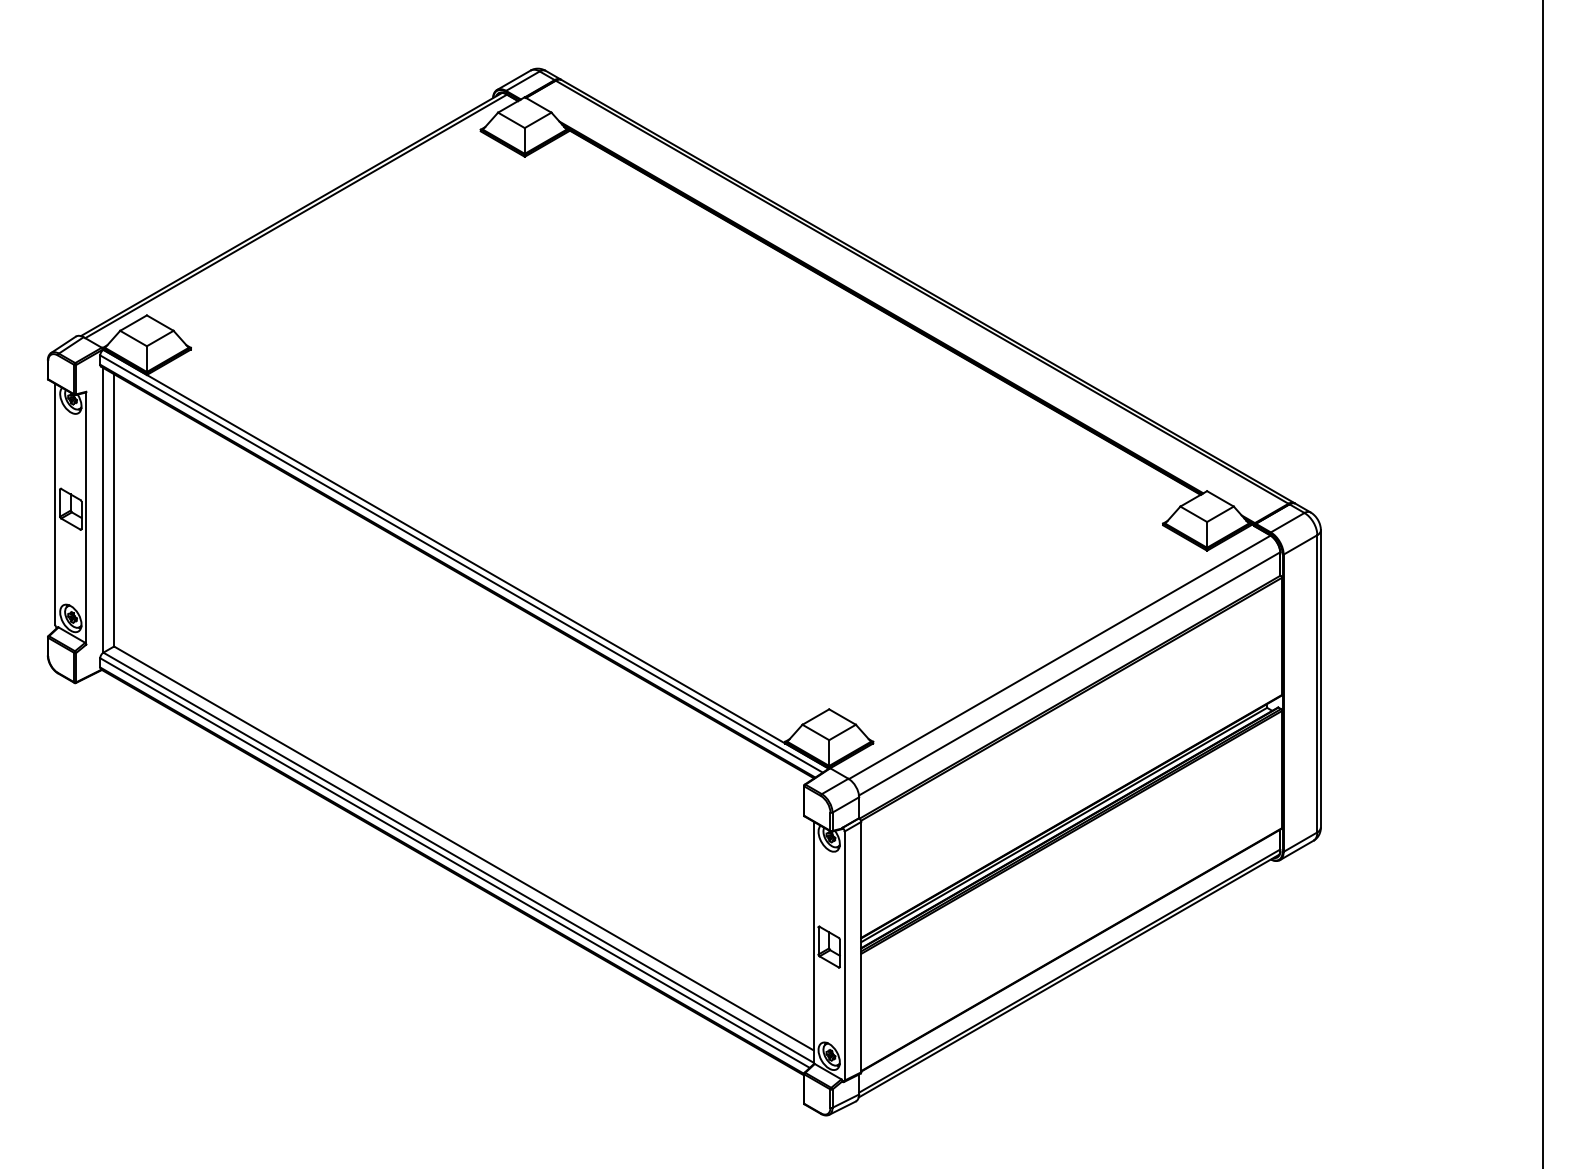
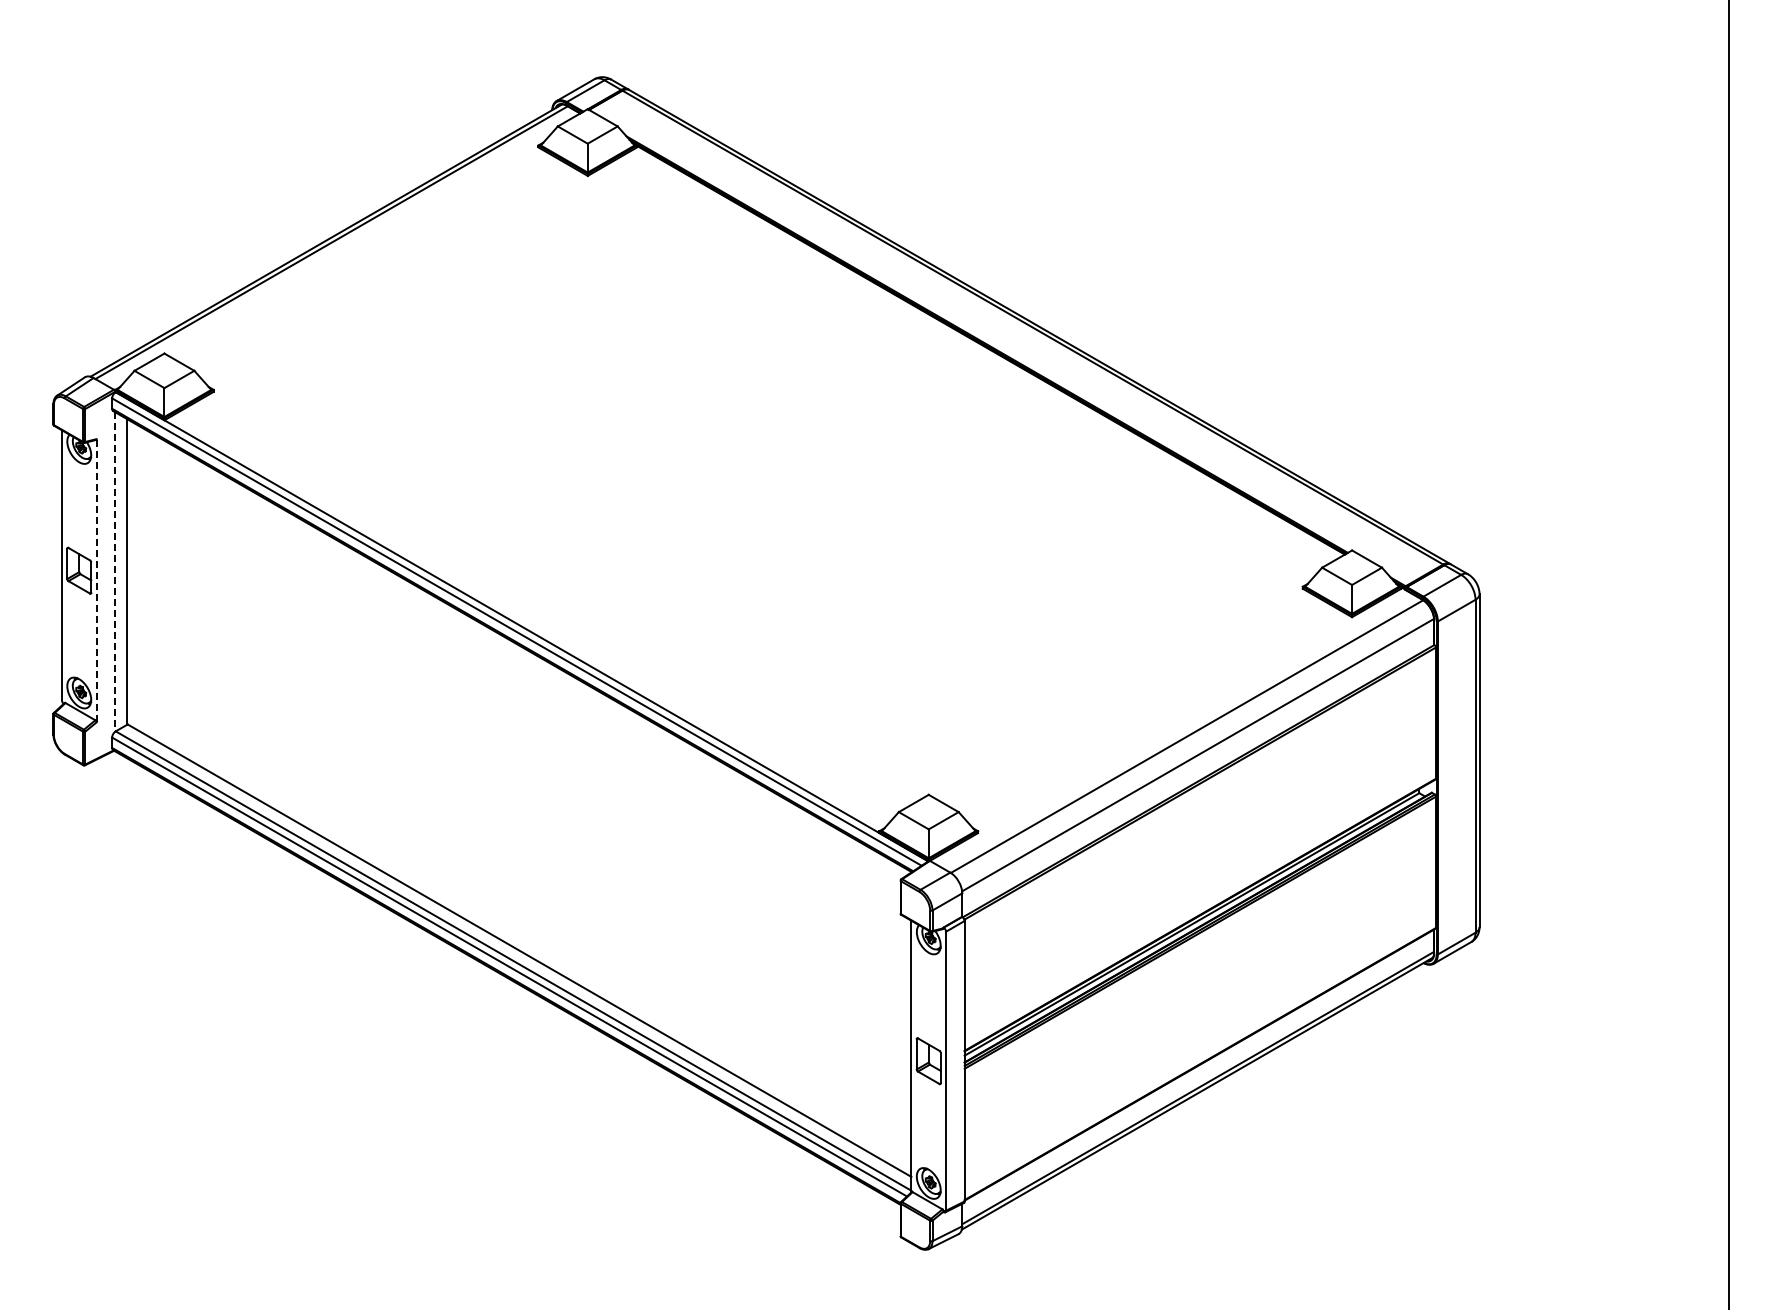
line: (103, 509) -> (115, 571), solid -> dashed
line: (86, 517) -> (96, 580), solid -> dashed

